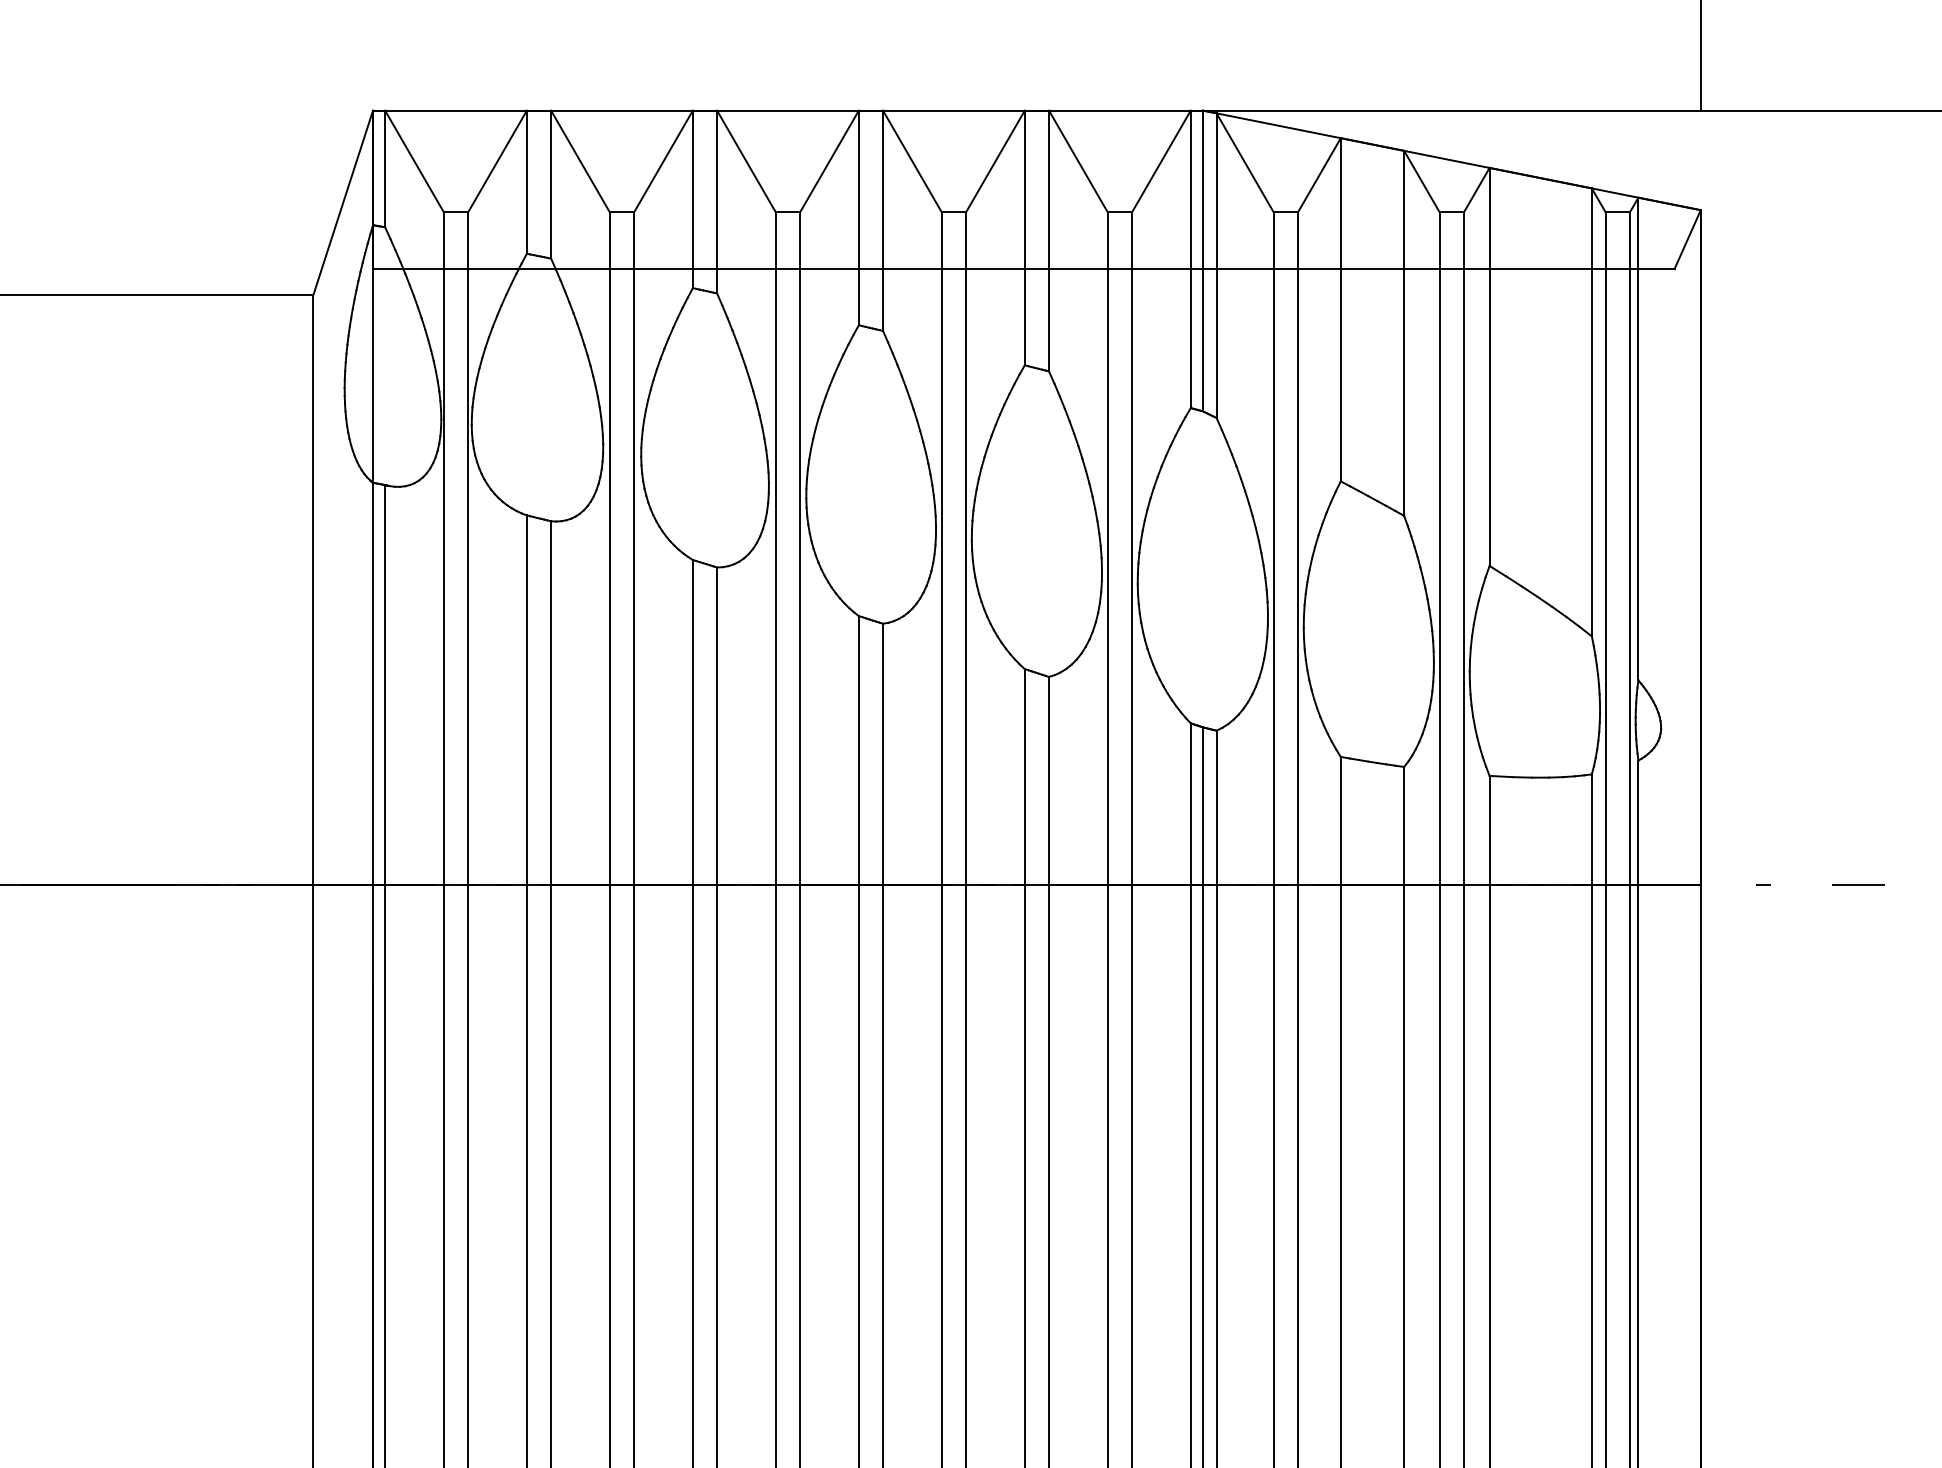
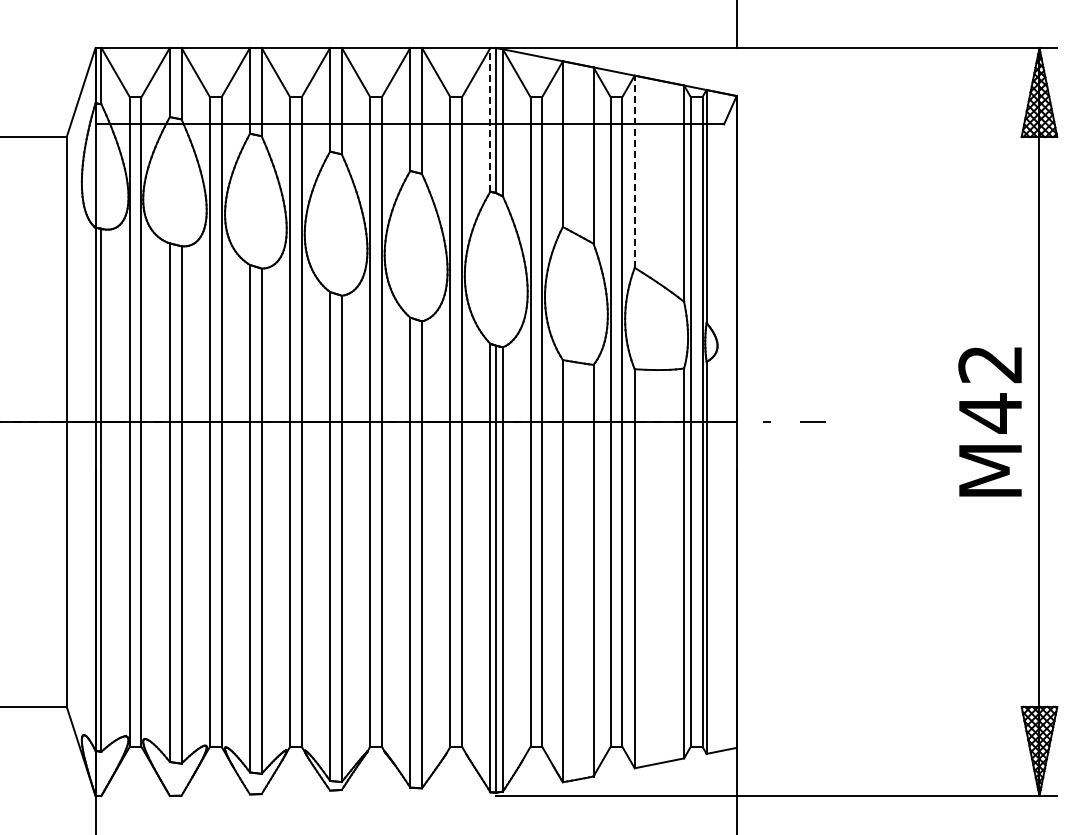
line: (1190, 258) -> (490, 119), solid -> dashed
line: (1489, 366) -> (634, 171), solid -> dashed

